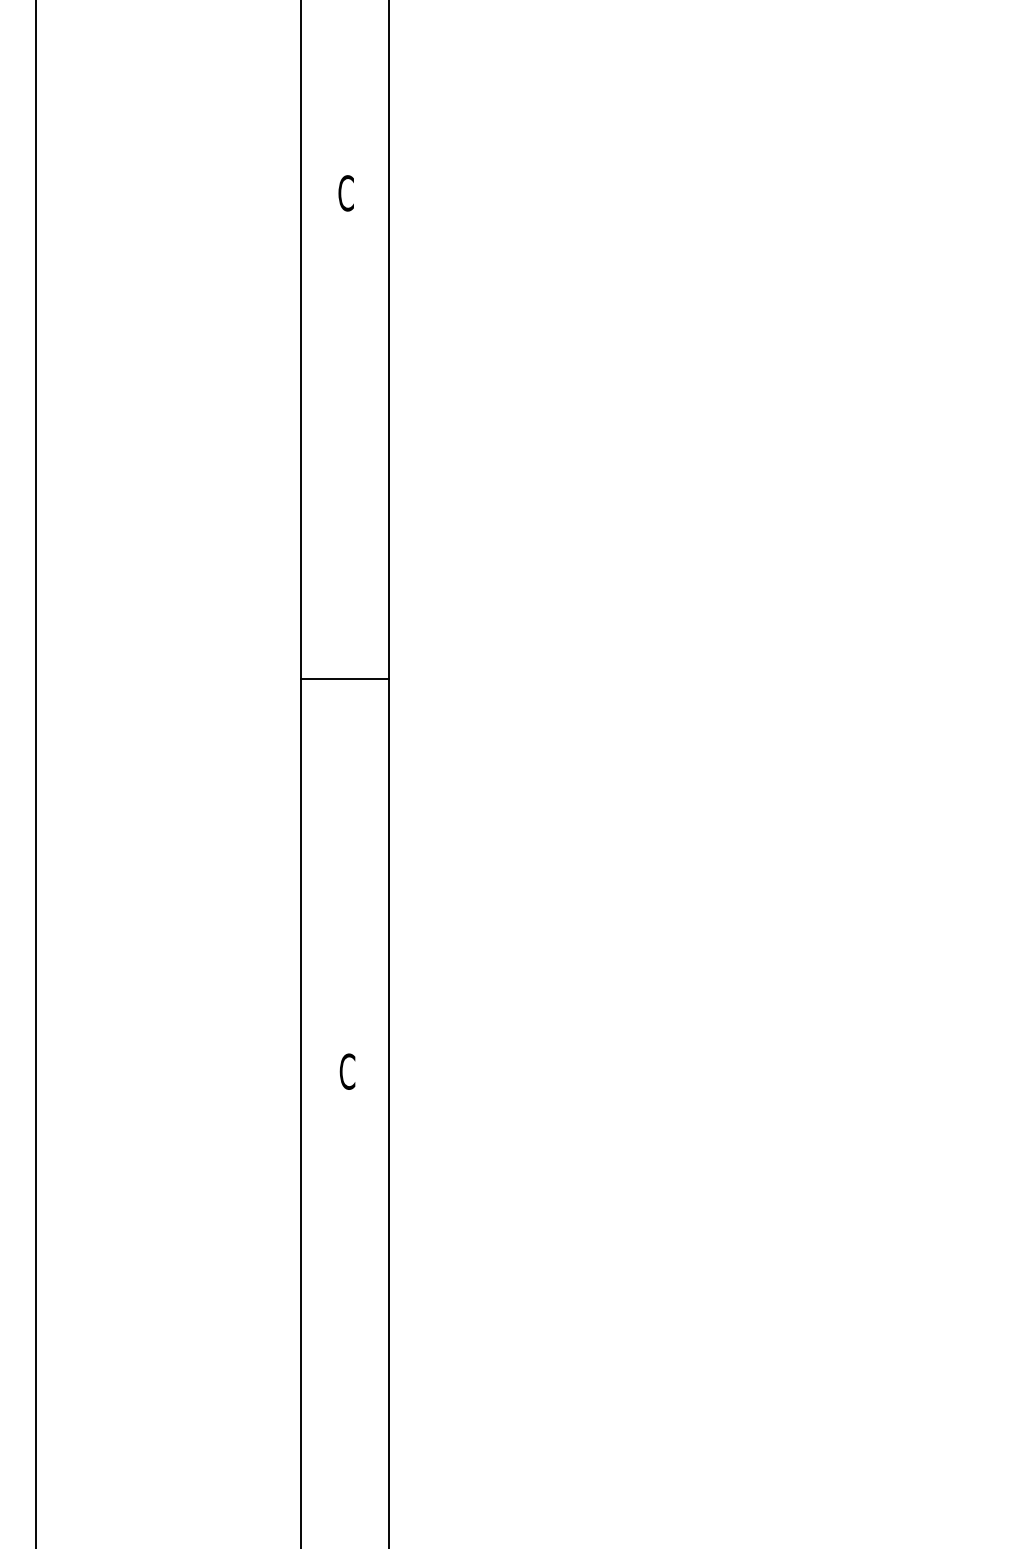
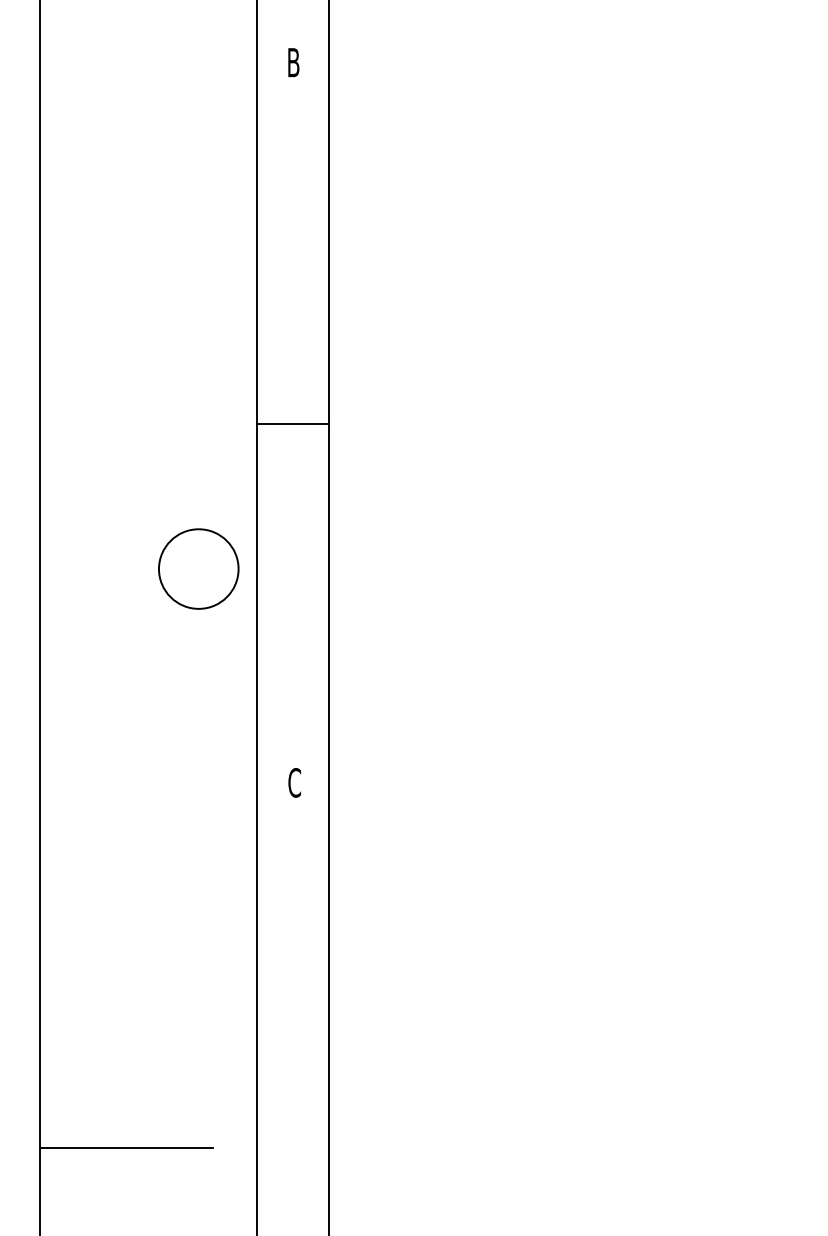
text: (345, 193) -> (293, 62), C -> B
line: (345, 679) -> (293, 424), moved
circle: (230, 810) -> (198, 568), added
line: (142, 1516) -> (126, 1147), added

